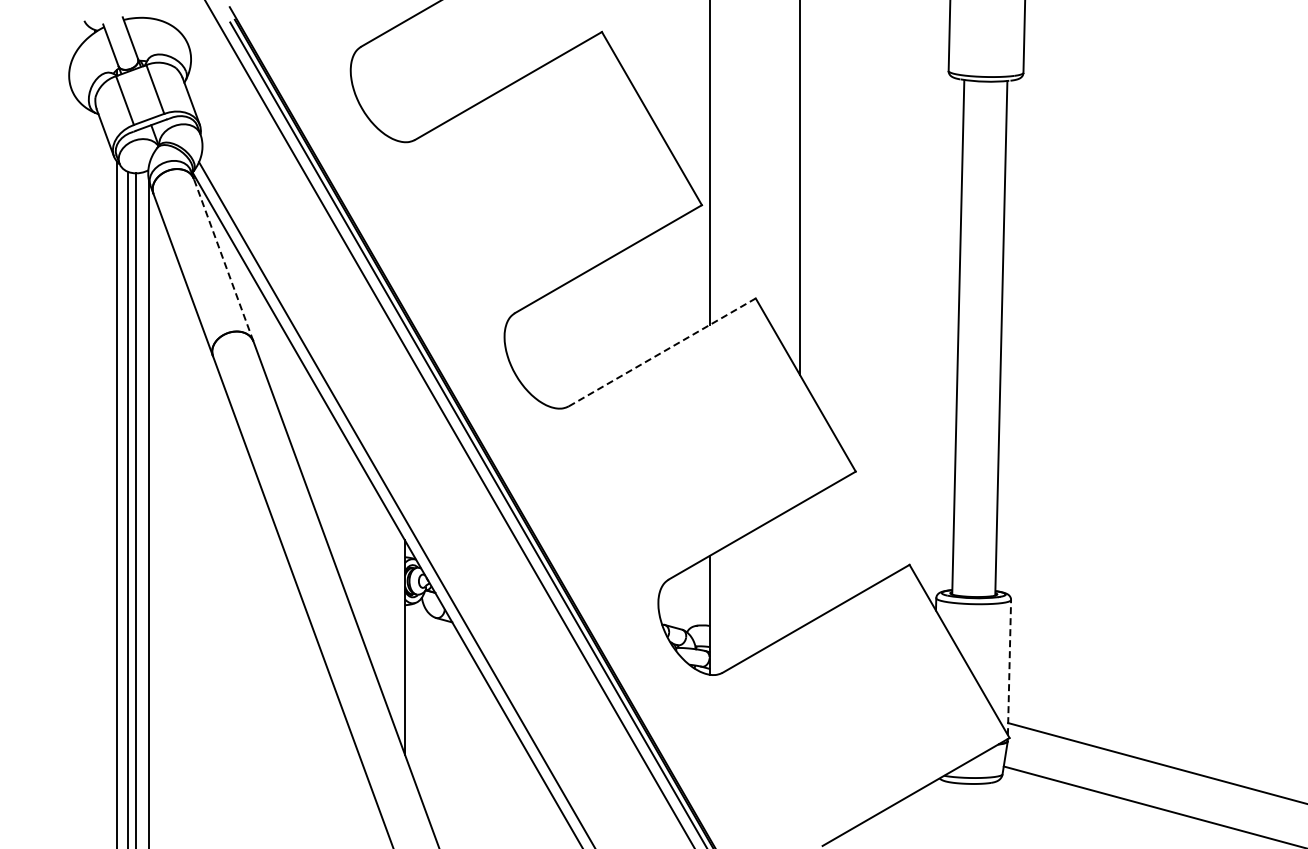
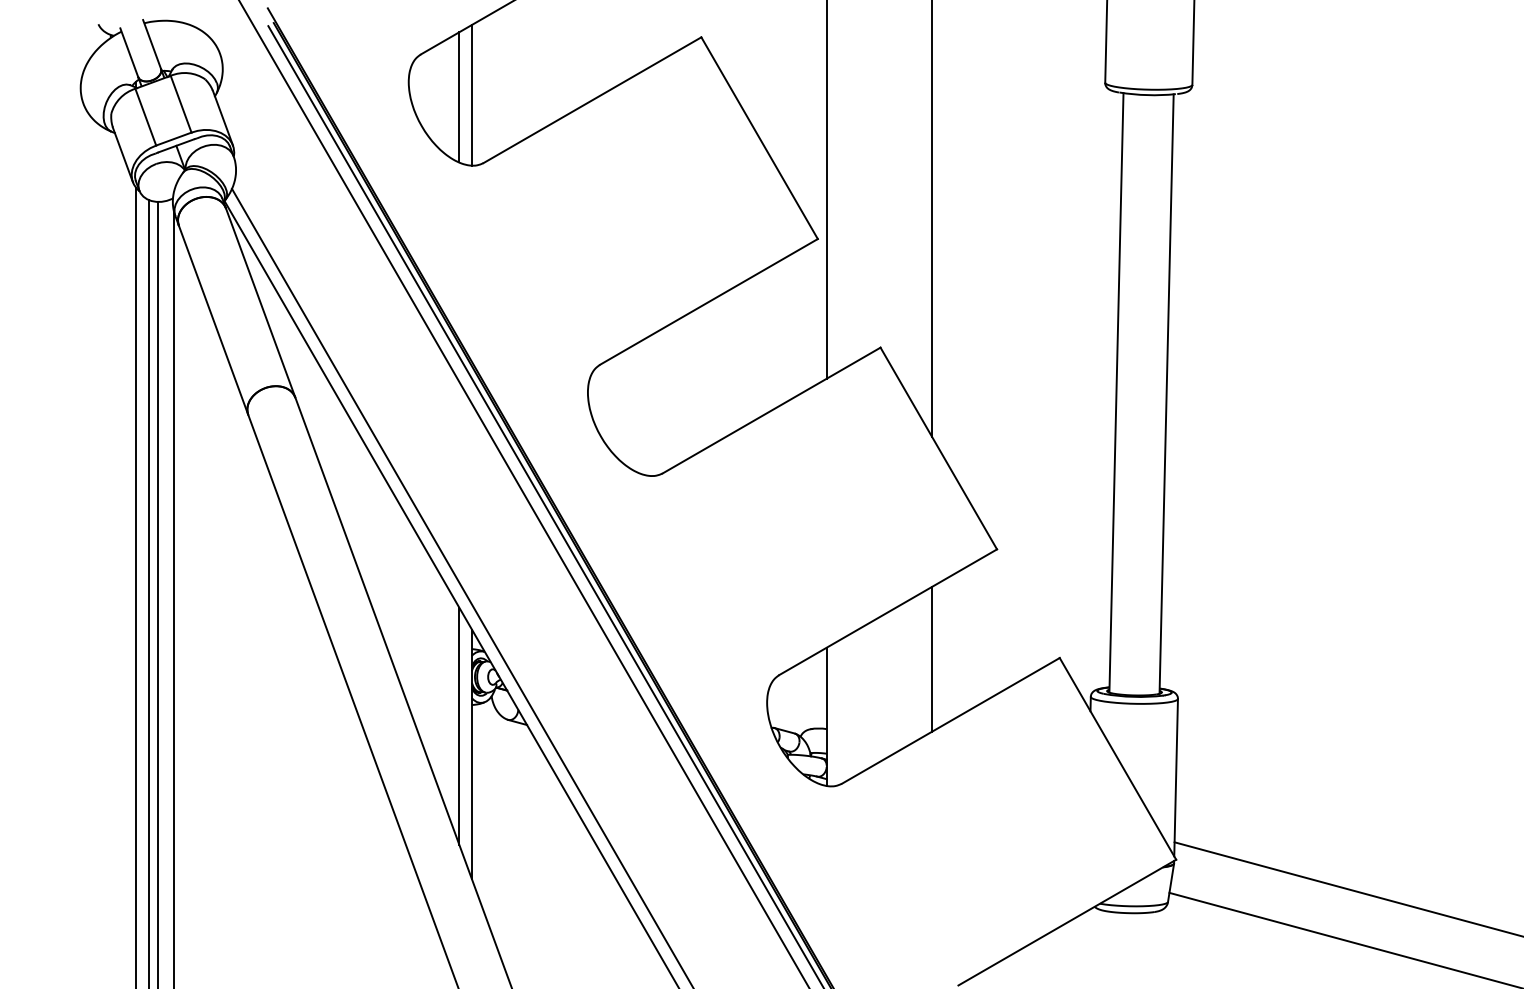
line: (404, 81) -> (471, 94), added
line: (394, 83) -> (459, 97), added
line: (223, 260) -> (260, 303), dashed -> solid
line: (662, 352) -> (771, 410), dashed -> solid
line: (800, 565) -> (932, 658), added
line: (394, 623) -> (459, 726), added
line: (1009, 667) -> (1176, 777), dashed -> solid

